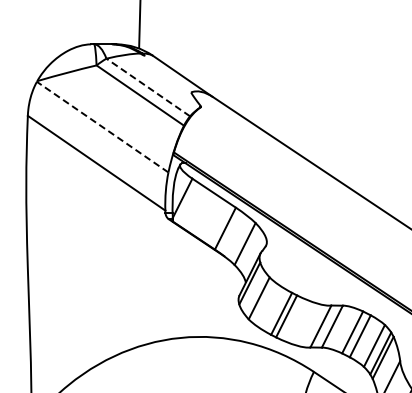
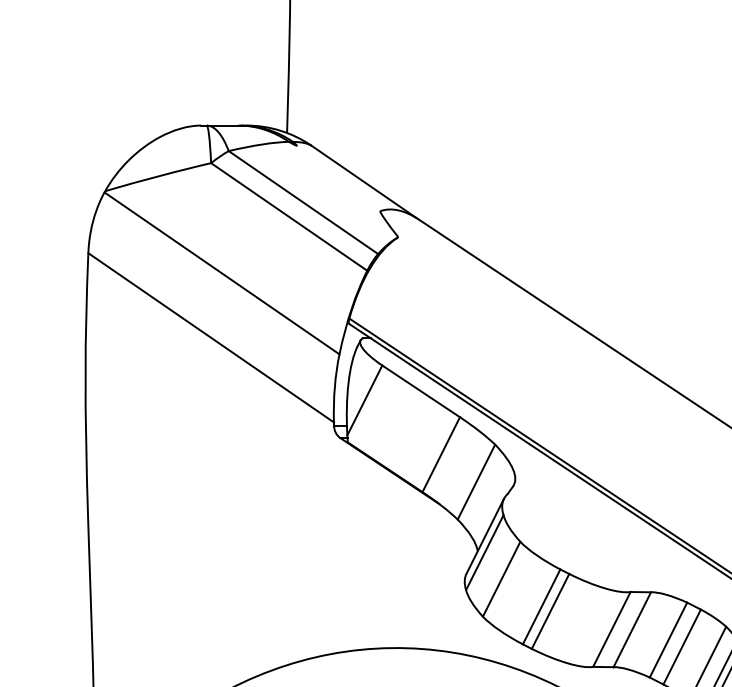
line: (148, 87) -> (303, 202), dashed -> solid
line: (102, 127) -> (221, 273), dashed -> solid

